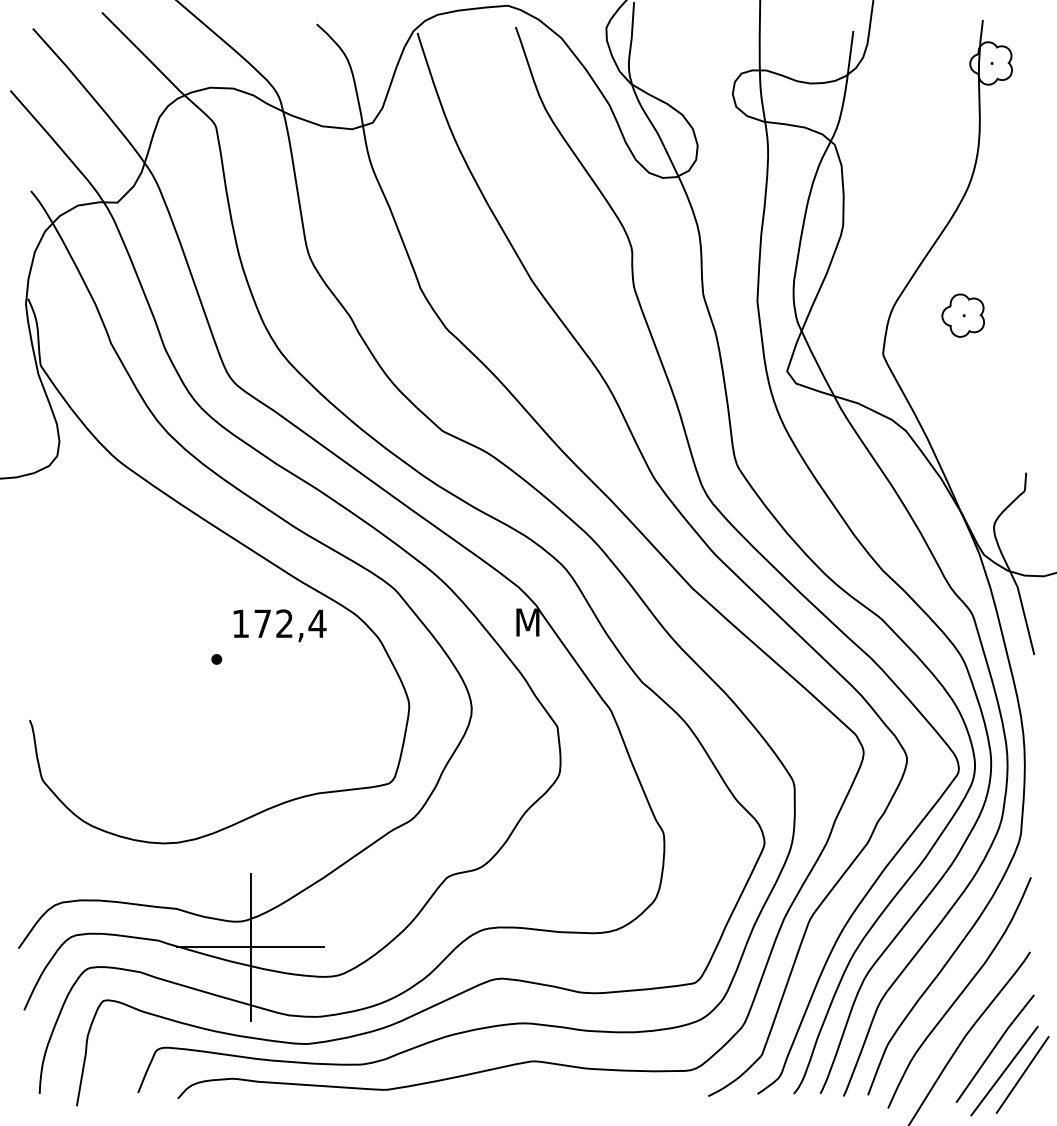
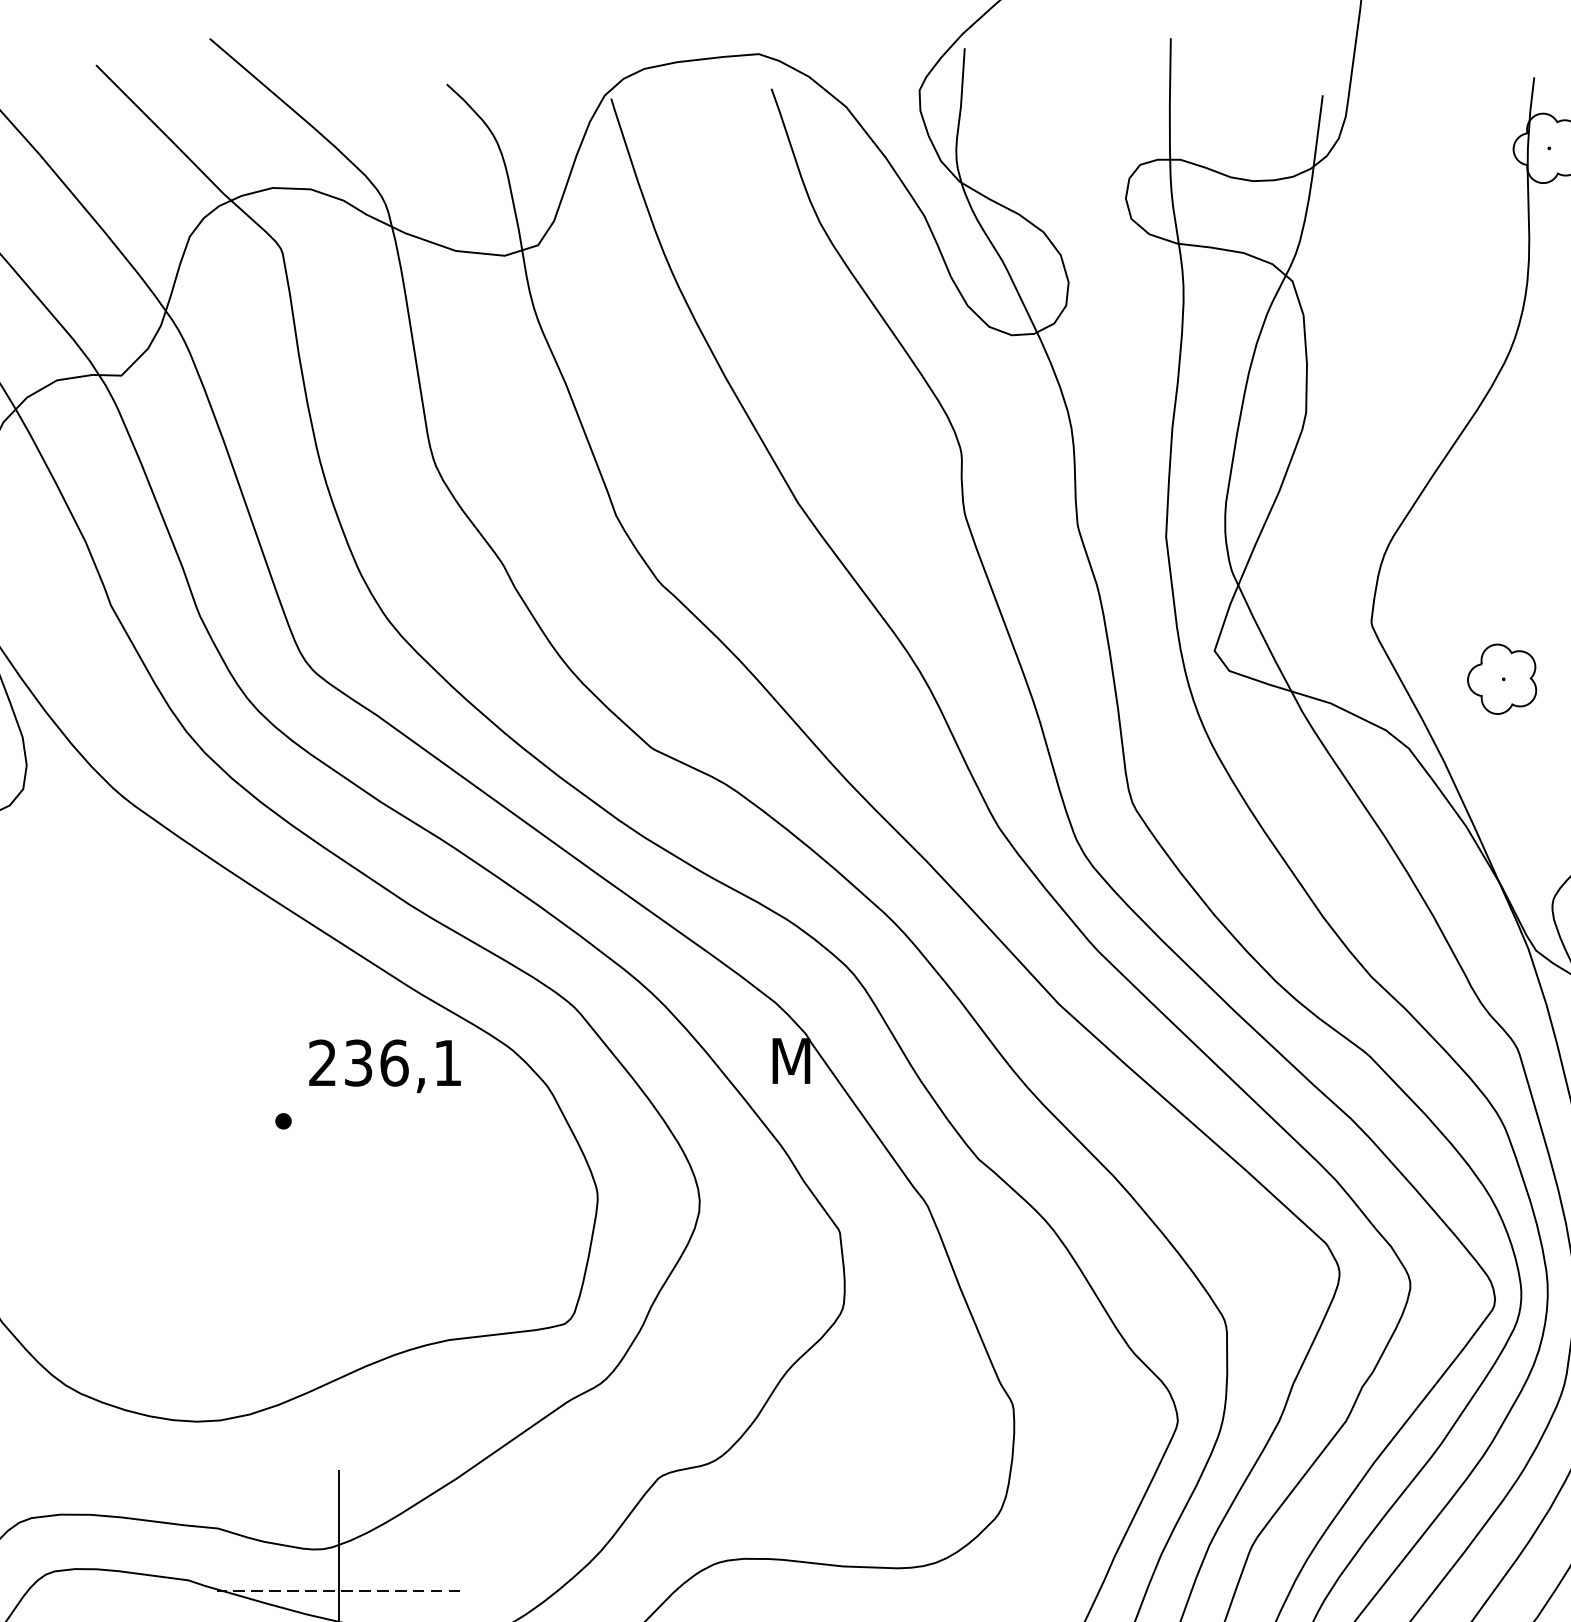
part: (962, 315) -> (1500, 678), moved
text: (279, 623) -> (385, 1062), 172,4 -> 236,1
line: (250, 947) -> (338, 1591), solid -> dashed

